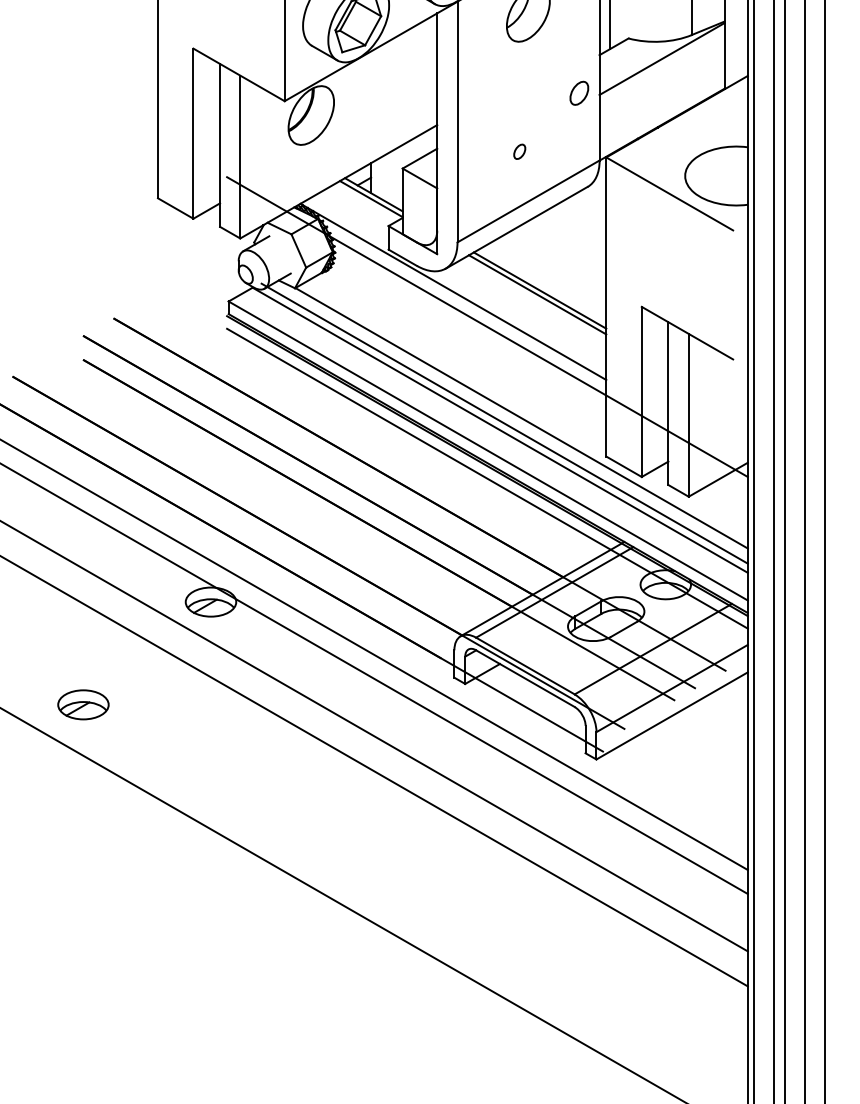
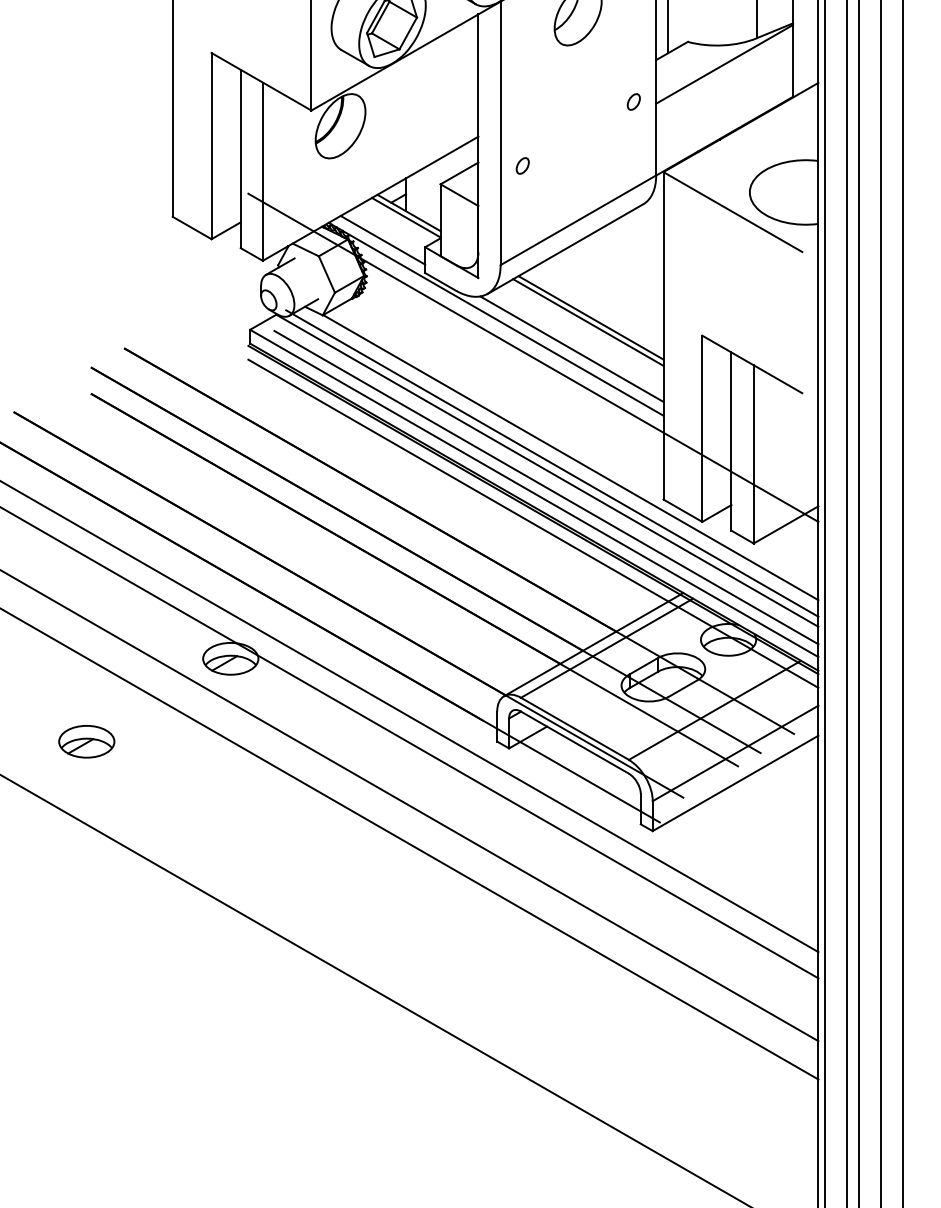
part: (578, 93) -> (633, 102), size x0.62
part: (519, 151) -> (522, 165), moved
line: (349, 219) -> (382, 240), added
line: (522, 319) -> (571, 349), added
line: (498, 445) -> (545, 487), added
part: (83, 704) -> (86, 741), moved

